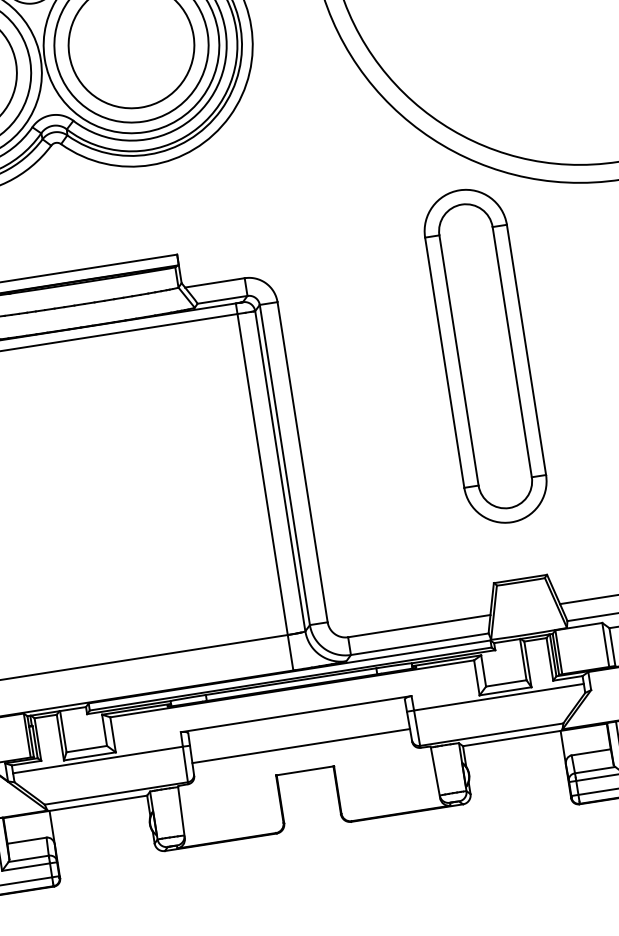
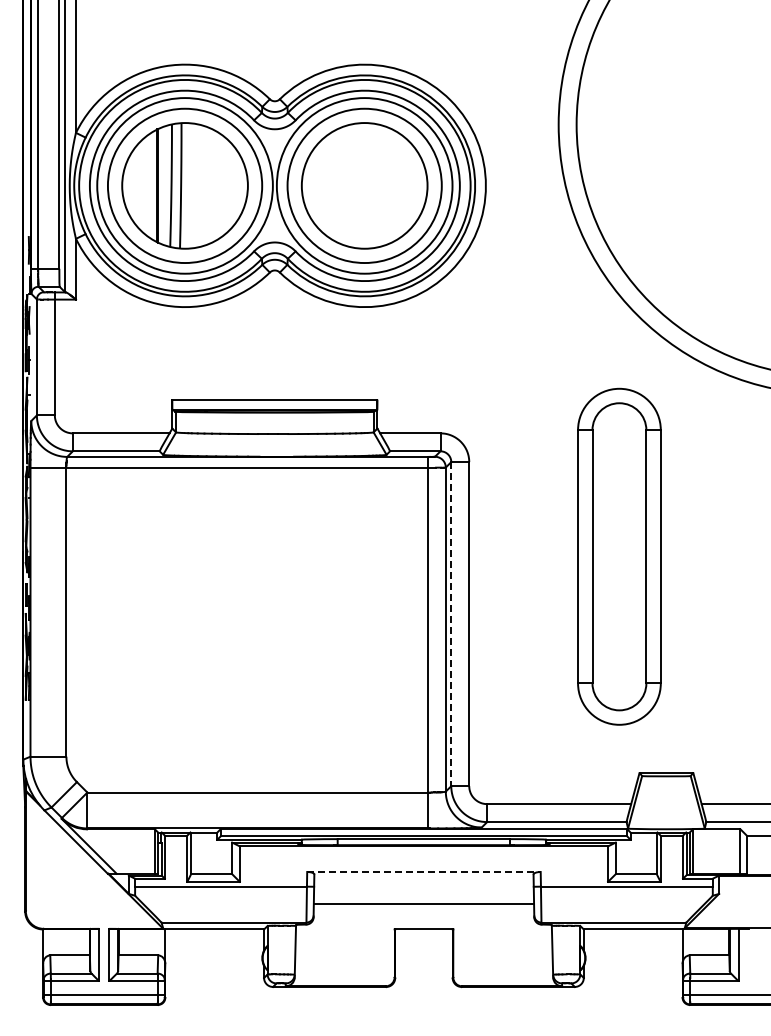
part: (485, 356) -> (619, 556), moved
line: (285, 465) -> (451, 624), solid -> dashed
line: (295, 714) -> (423, 872), solid -> dashed

